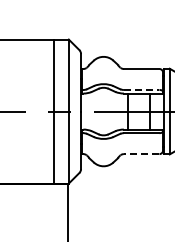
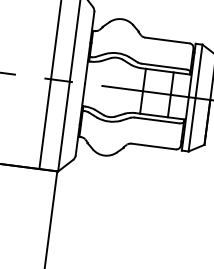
line: (141, 89) -> (163, 66), dashed -> solid
line: (141, 154) -> (153, 147), dashed -> solid

